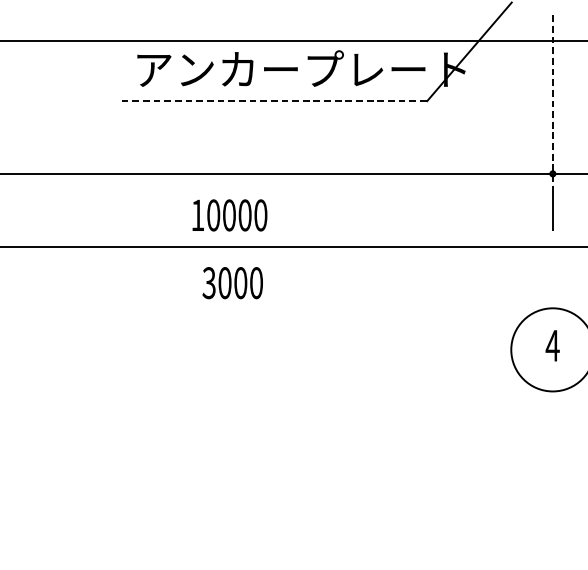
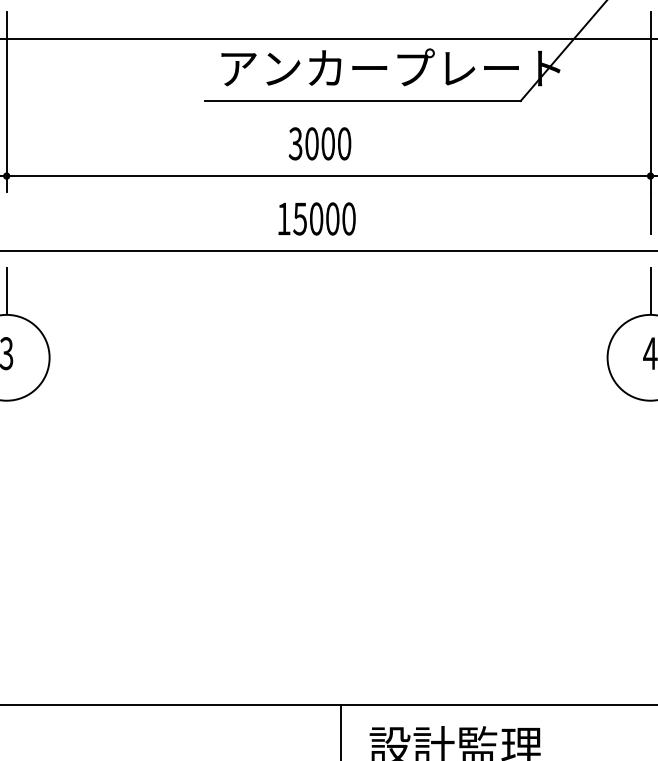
line: (274, 100) -> (363, 100), dashed -> solid
line: (552, 102) -> (650, 102), dashed -> solid
text: (212, 214) -> (299, 218), 10000 -> 15000
text: (232, 282) -> (319, 143), moved
line: (552, 284) -> (650, 290), added

